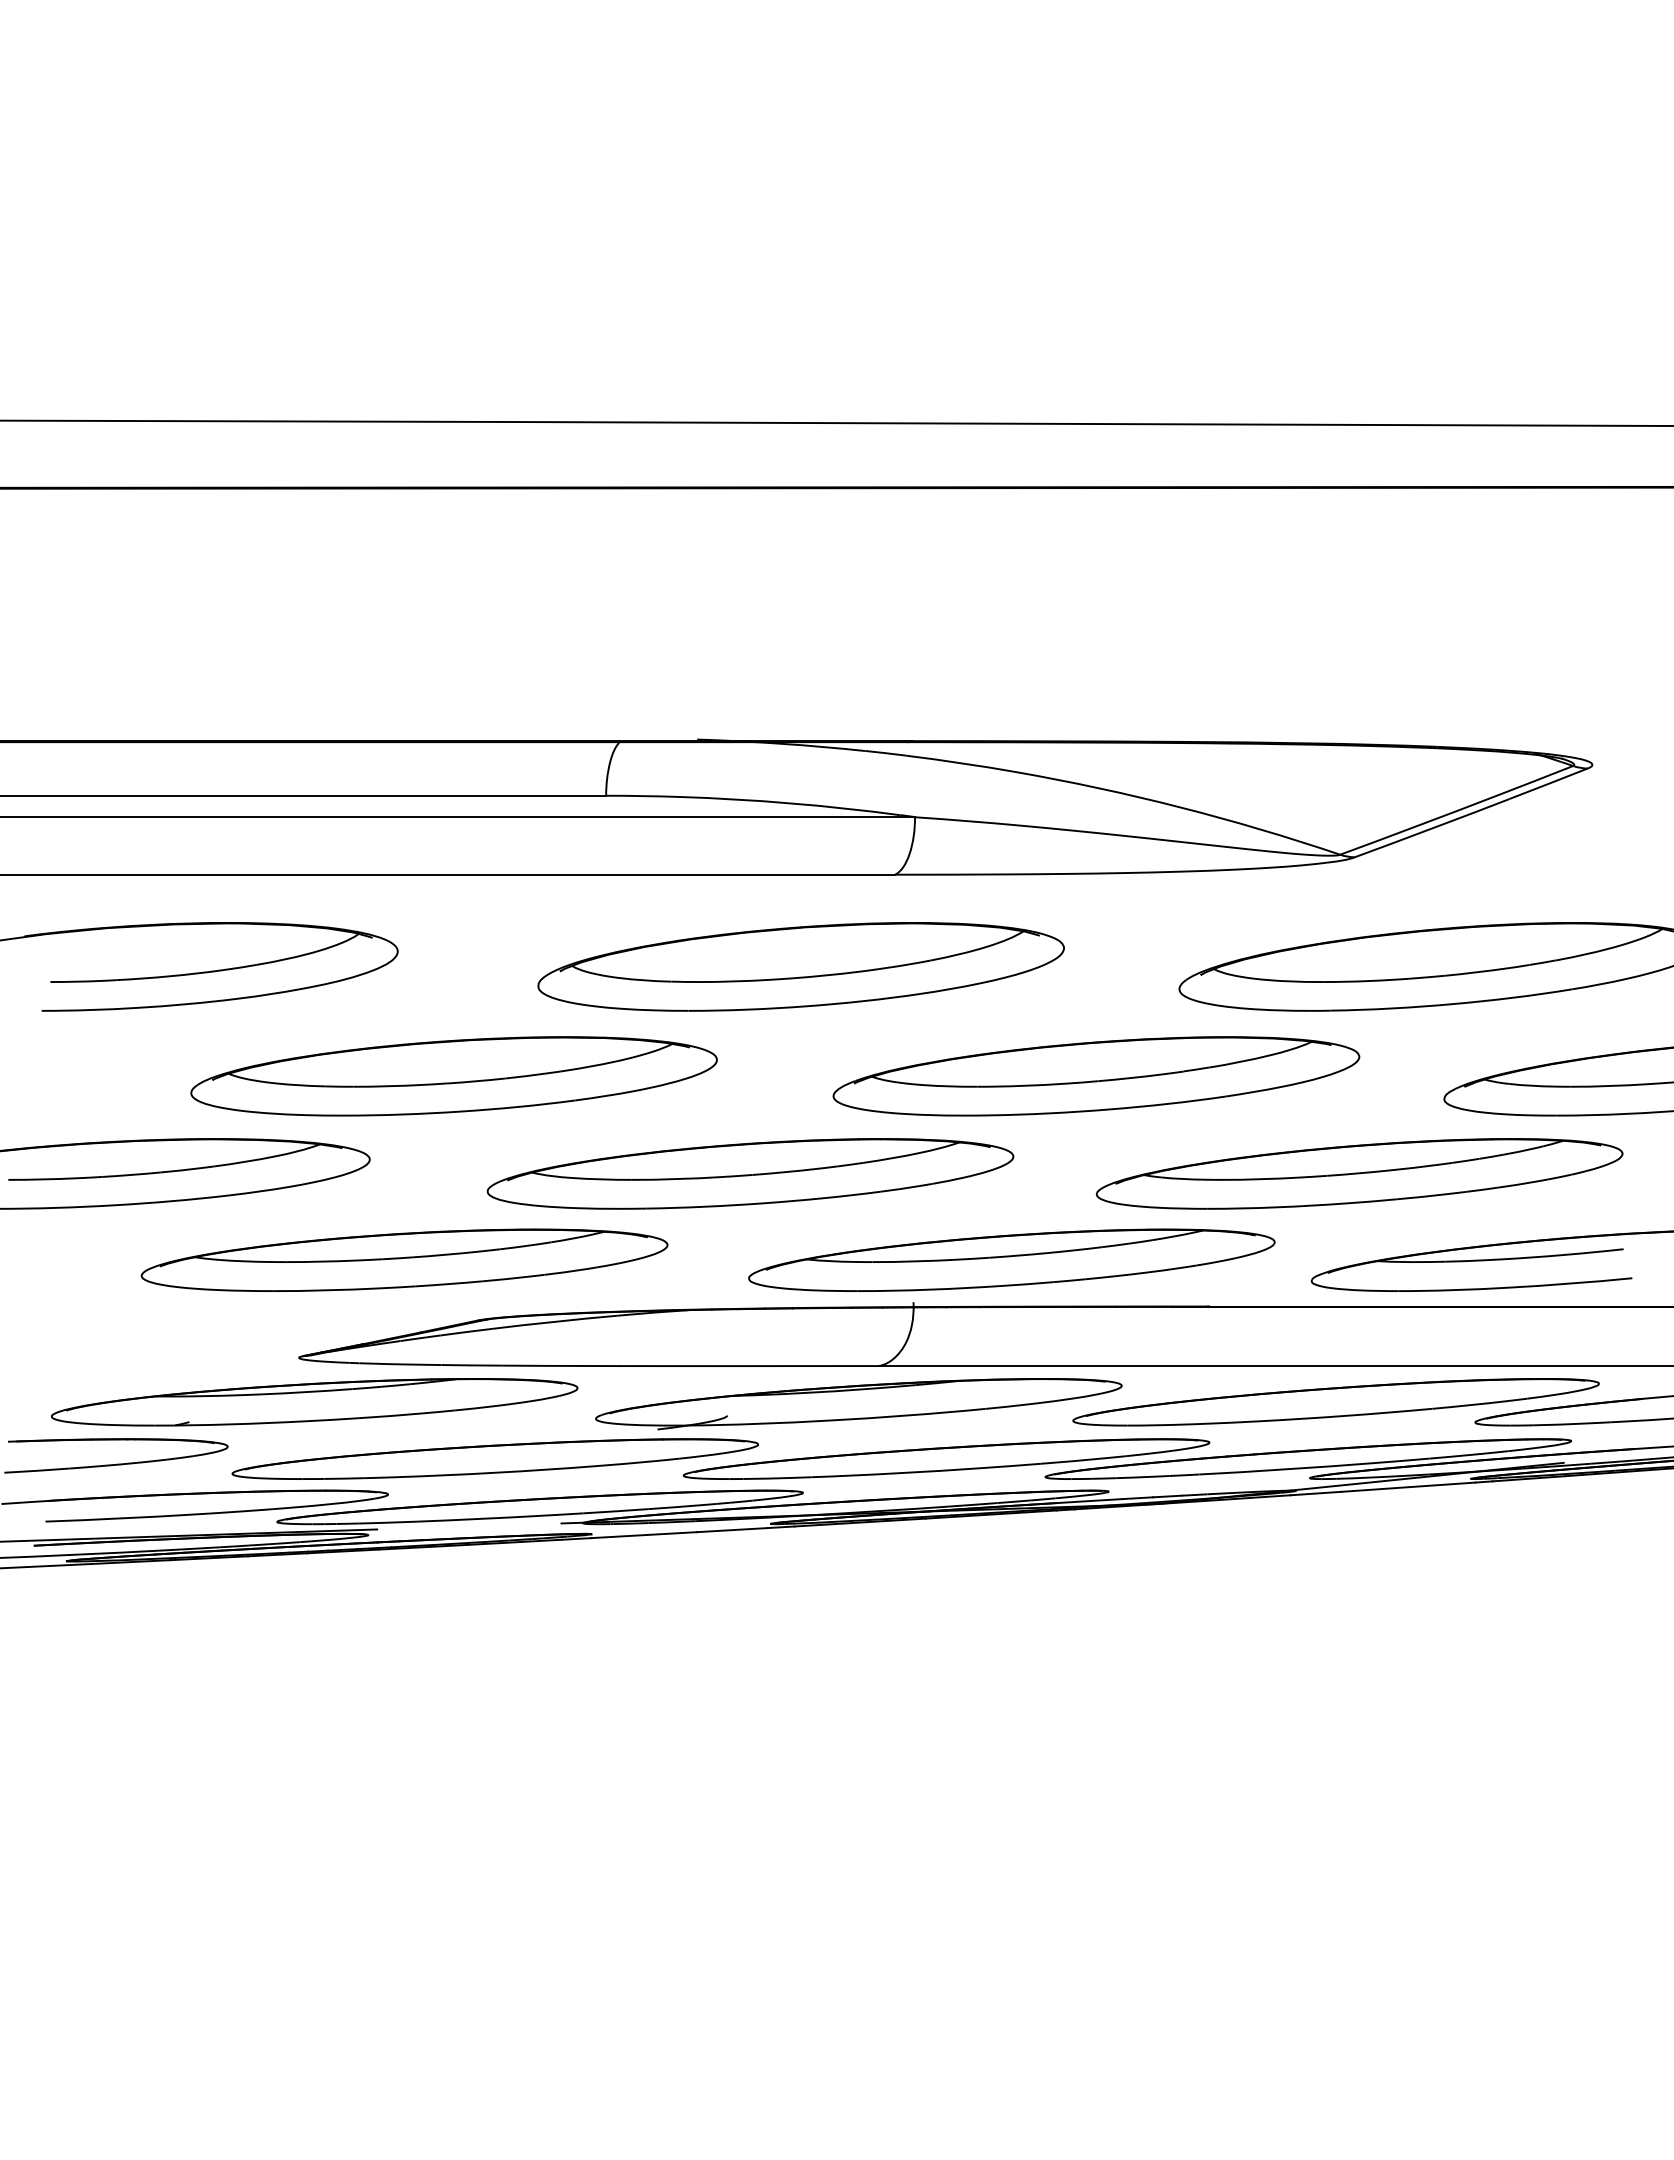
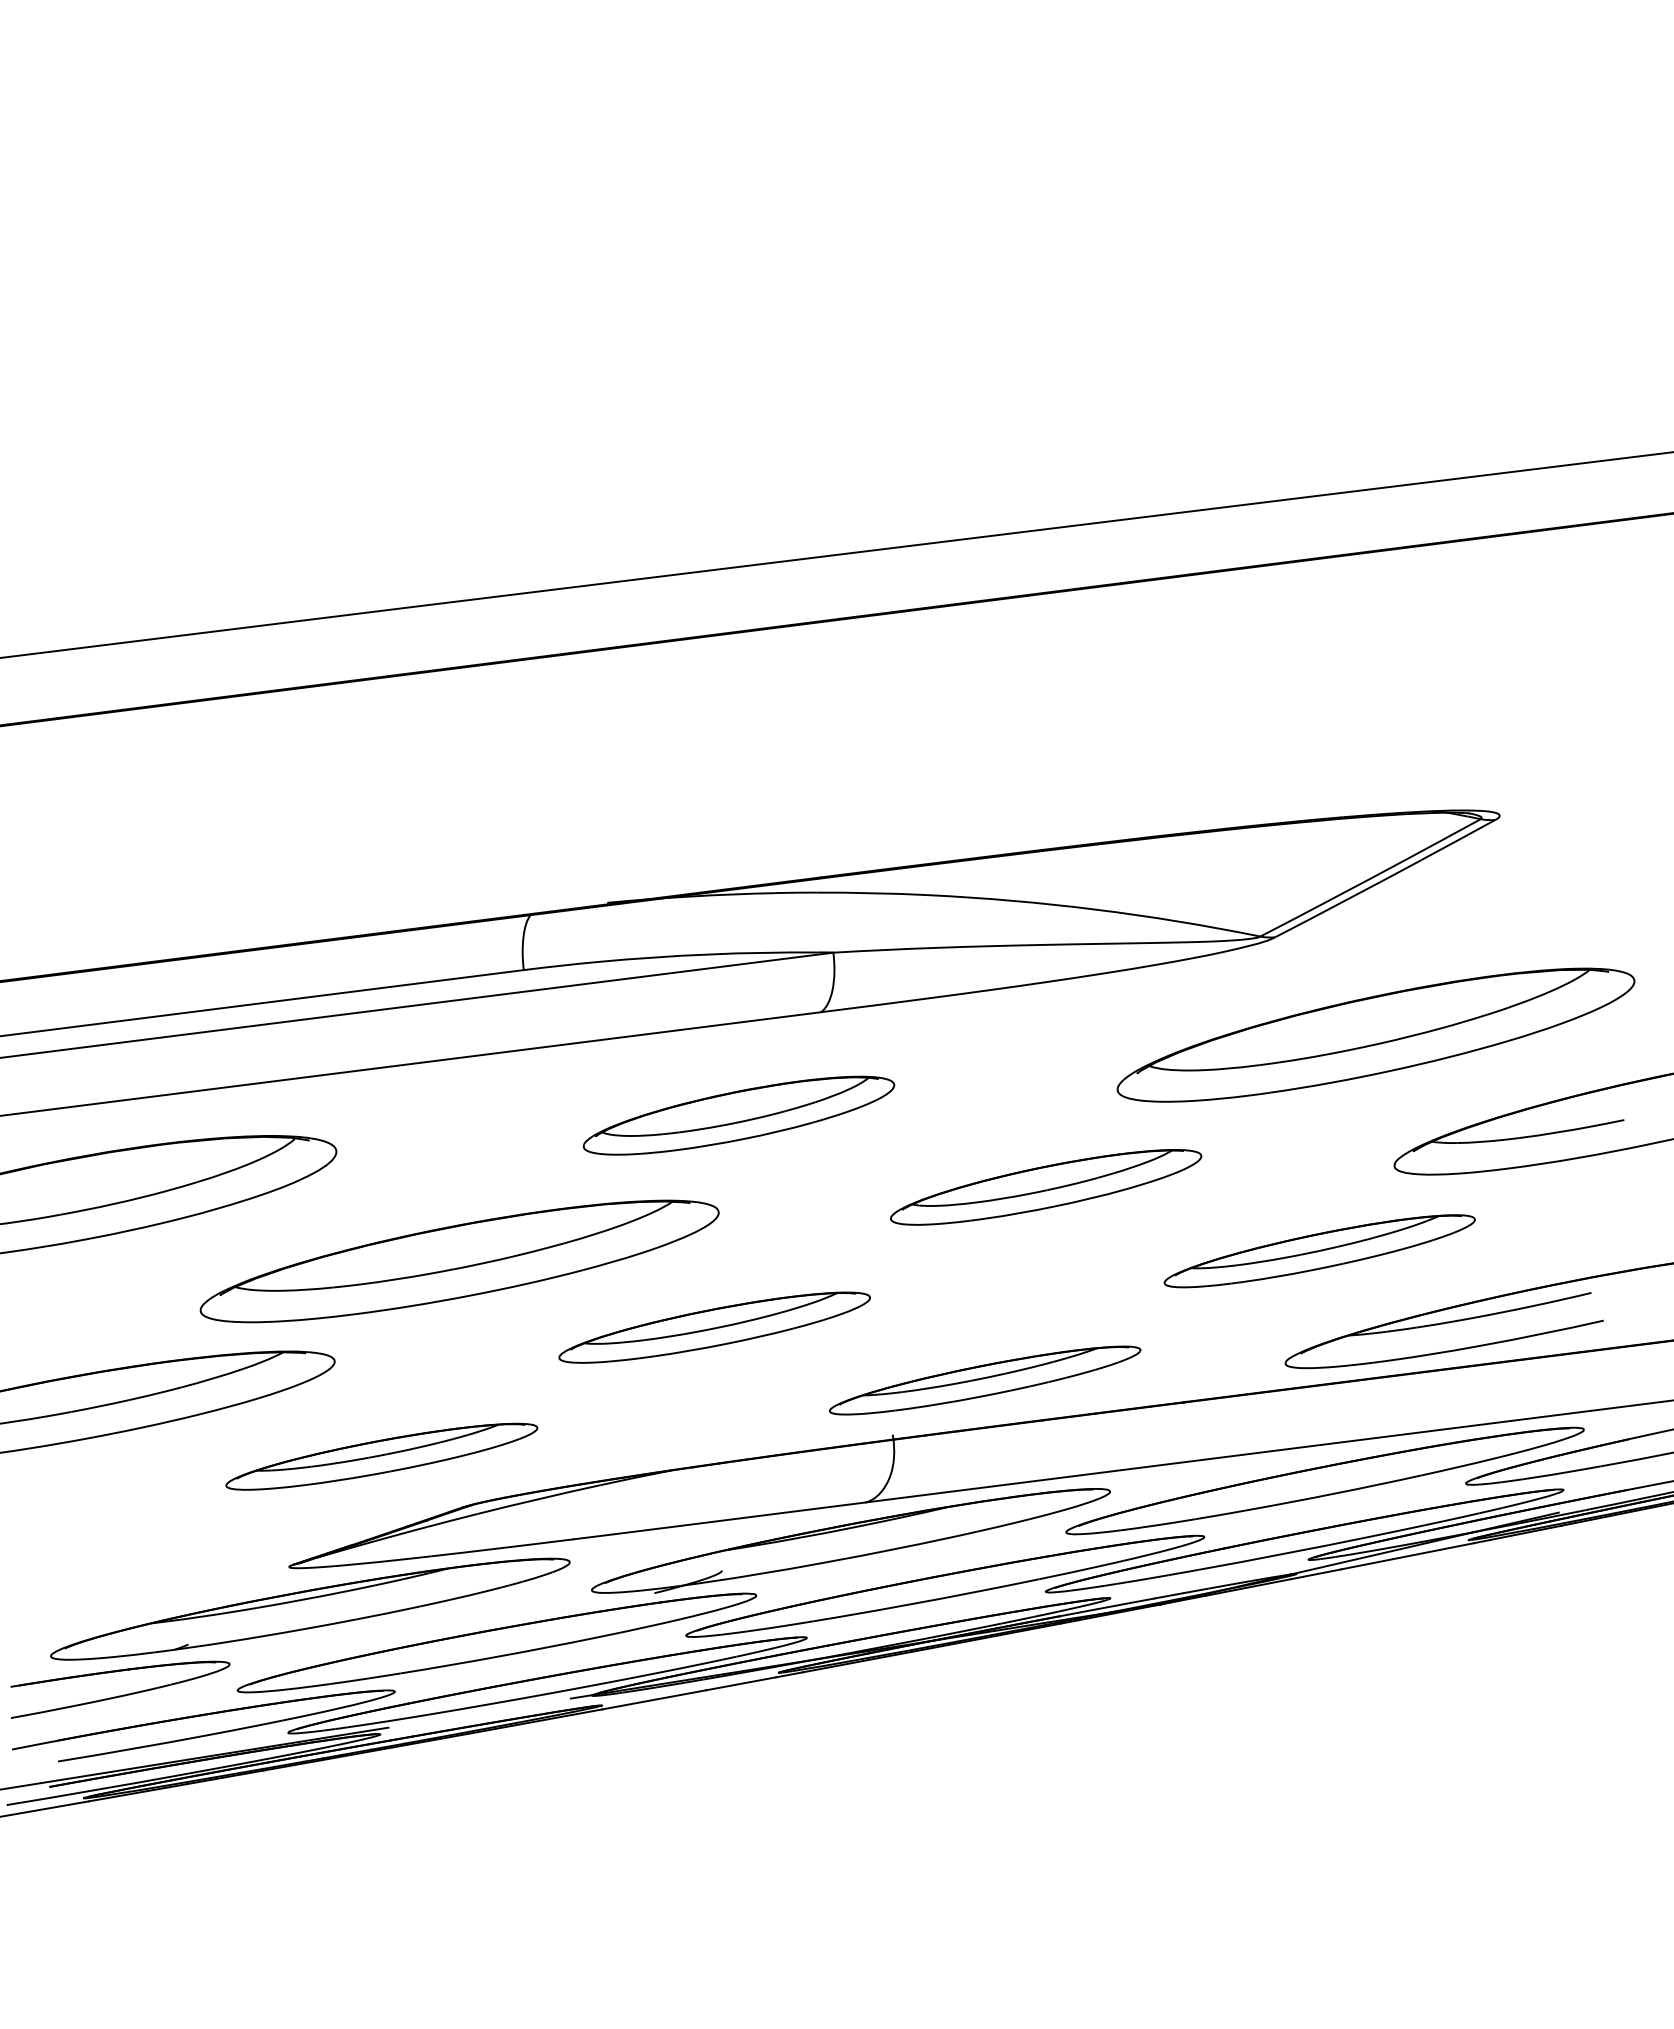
part: (800, 966) -> (738, 1115), size x0.6
part: (453, 1076) -> (459, 1261), moved
part: (1096, 1076) -> (1046, 1187), size x0.6
part: (750, 1173) -> (714, 1327), size x0.6
part: (1359, 1173) -> (1319, 1250), size x0.6
part: (404, 1259) -> (381, 1456), size x0.6
part: (1011, 1259) -> (984, 1379), size x0.6

